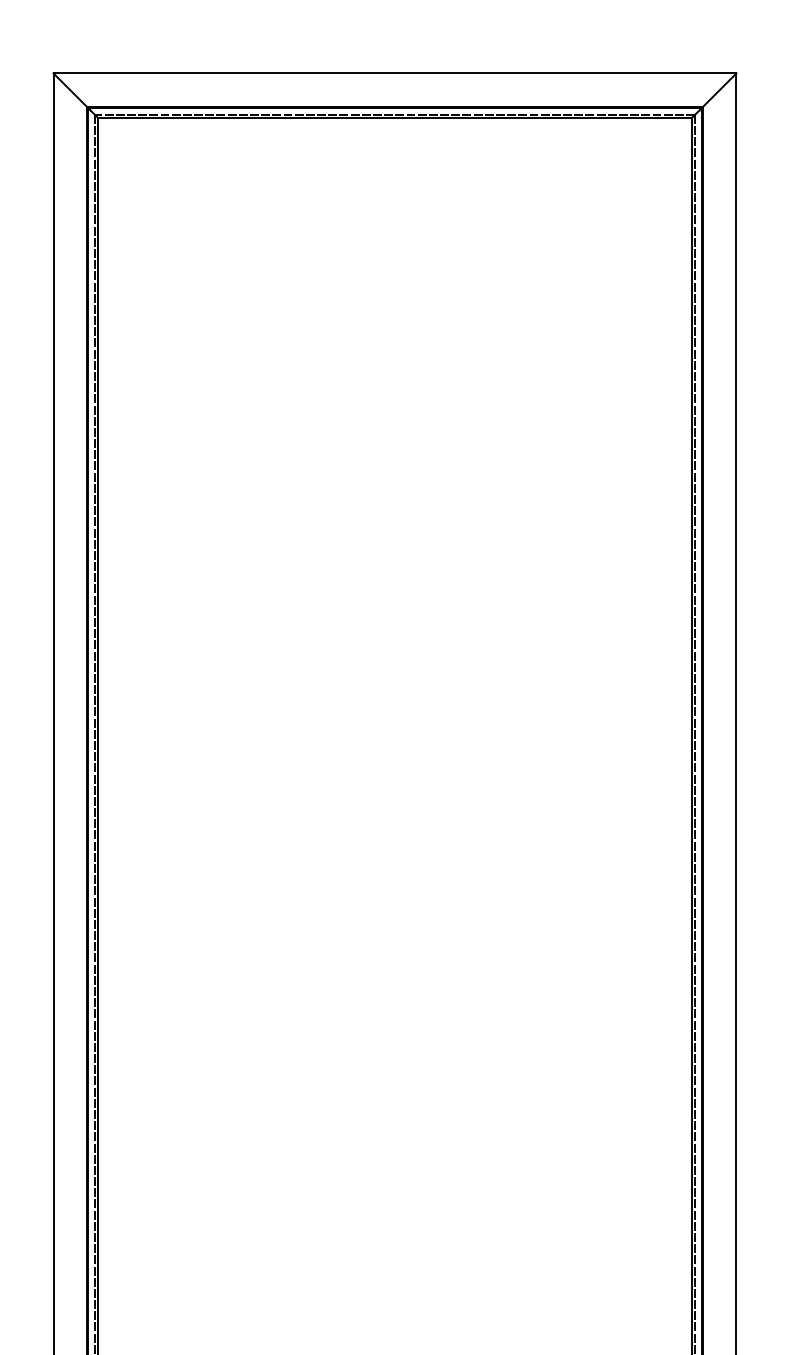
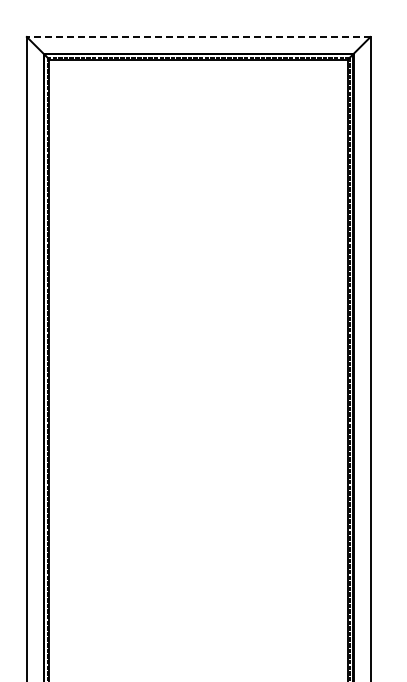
line: (394, 74) -> (198, 37), solid -> dashed

